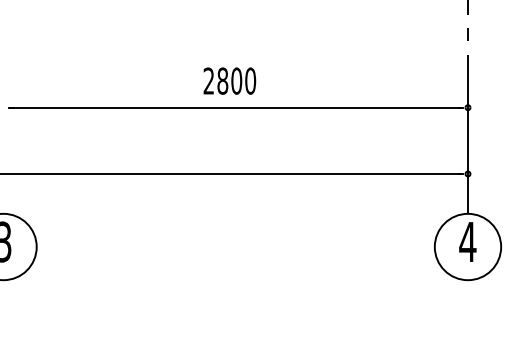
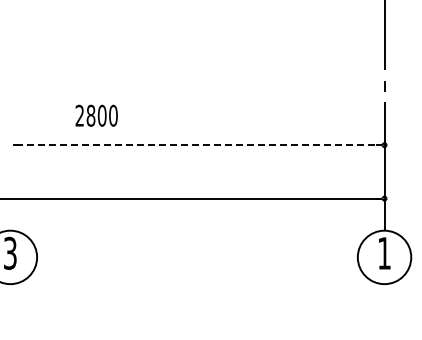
text: (229, 80) -> (96, 115), moved
line: (235, 108) -> (197, 145), solid -> dashed
text: (467, 242) -> (384, 253), 4 -> 1

